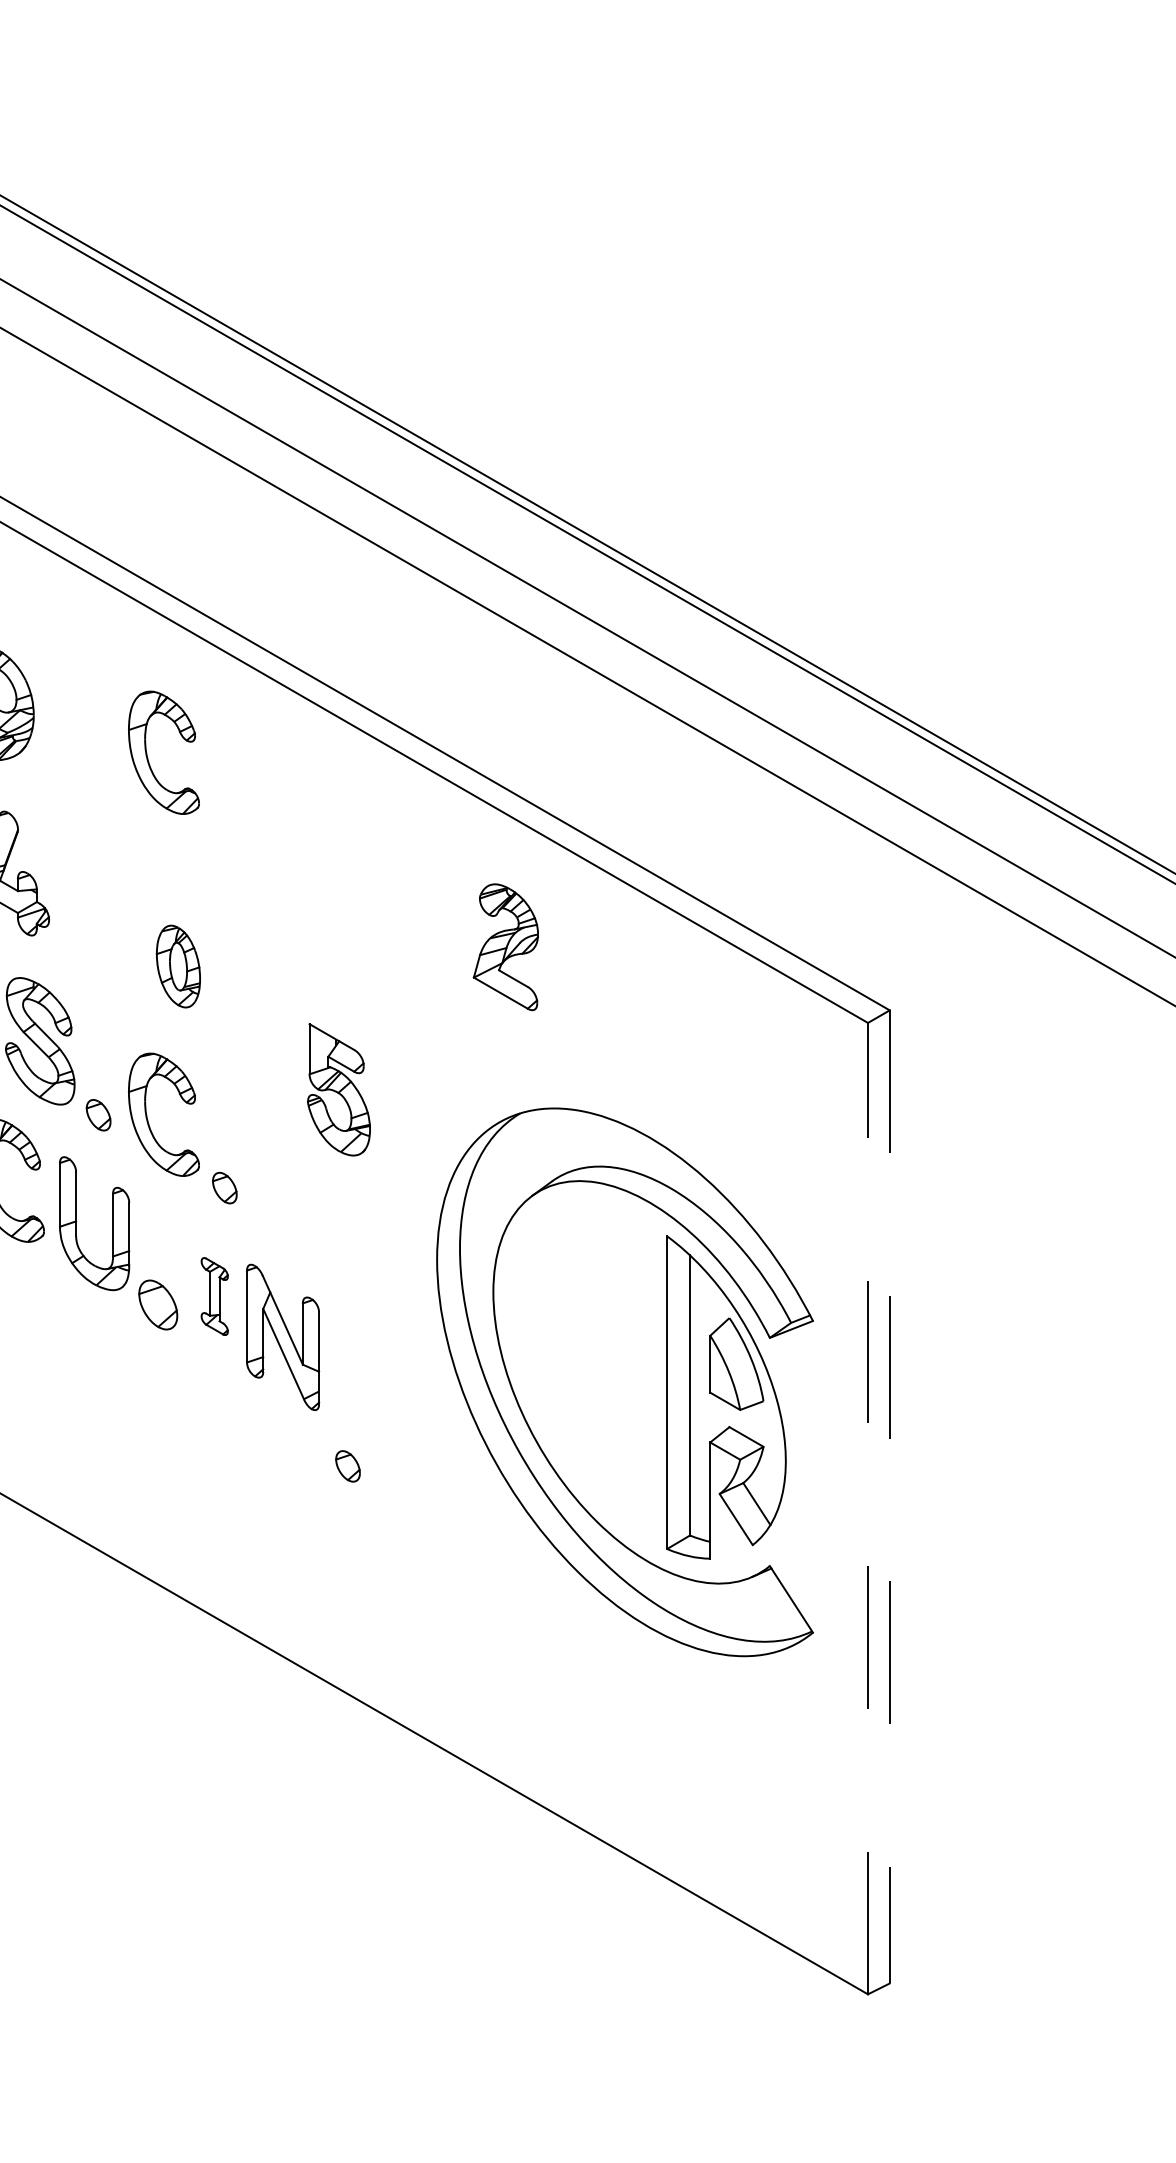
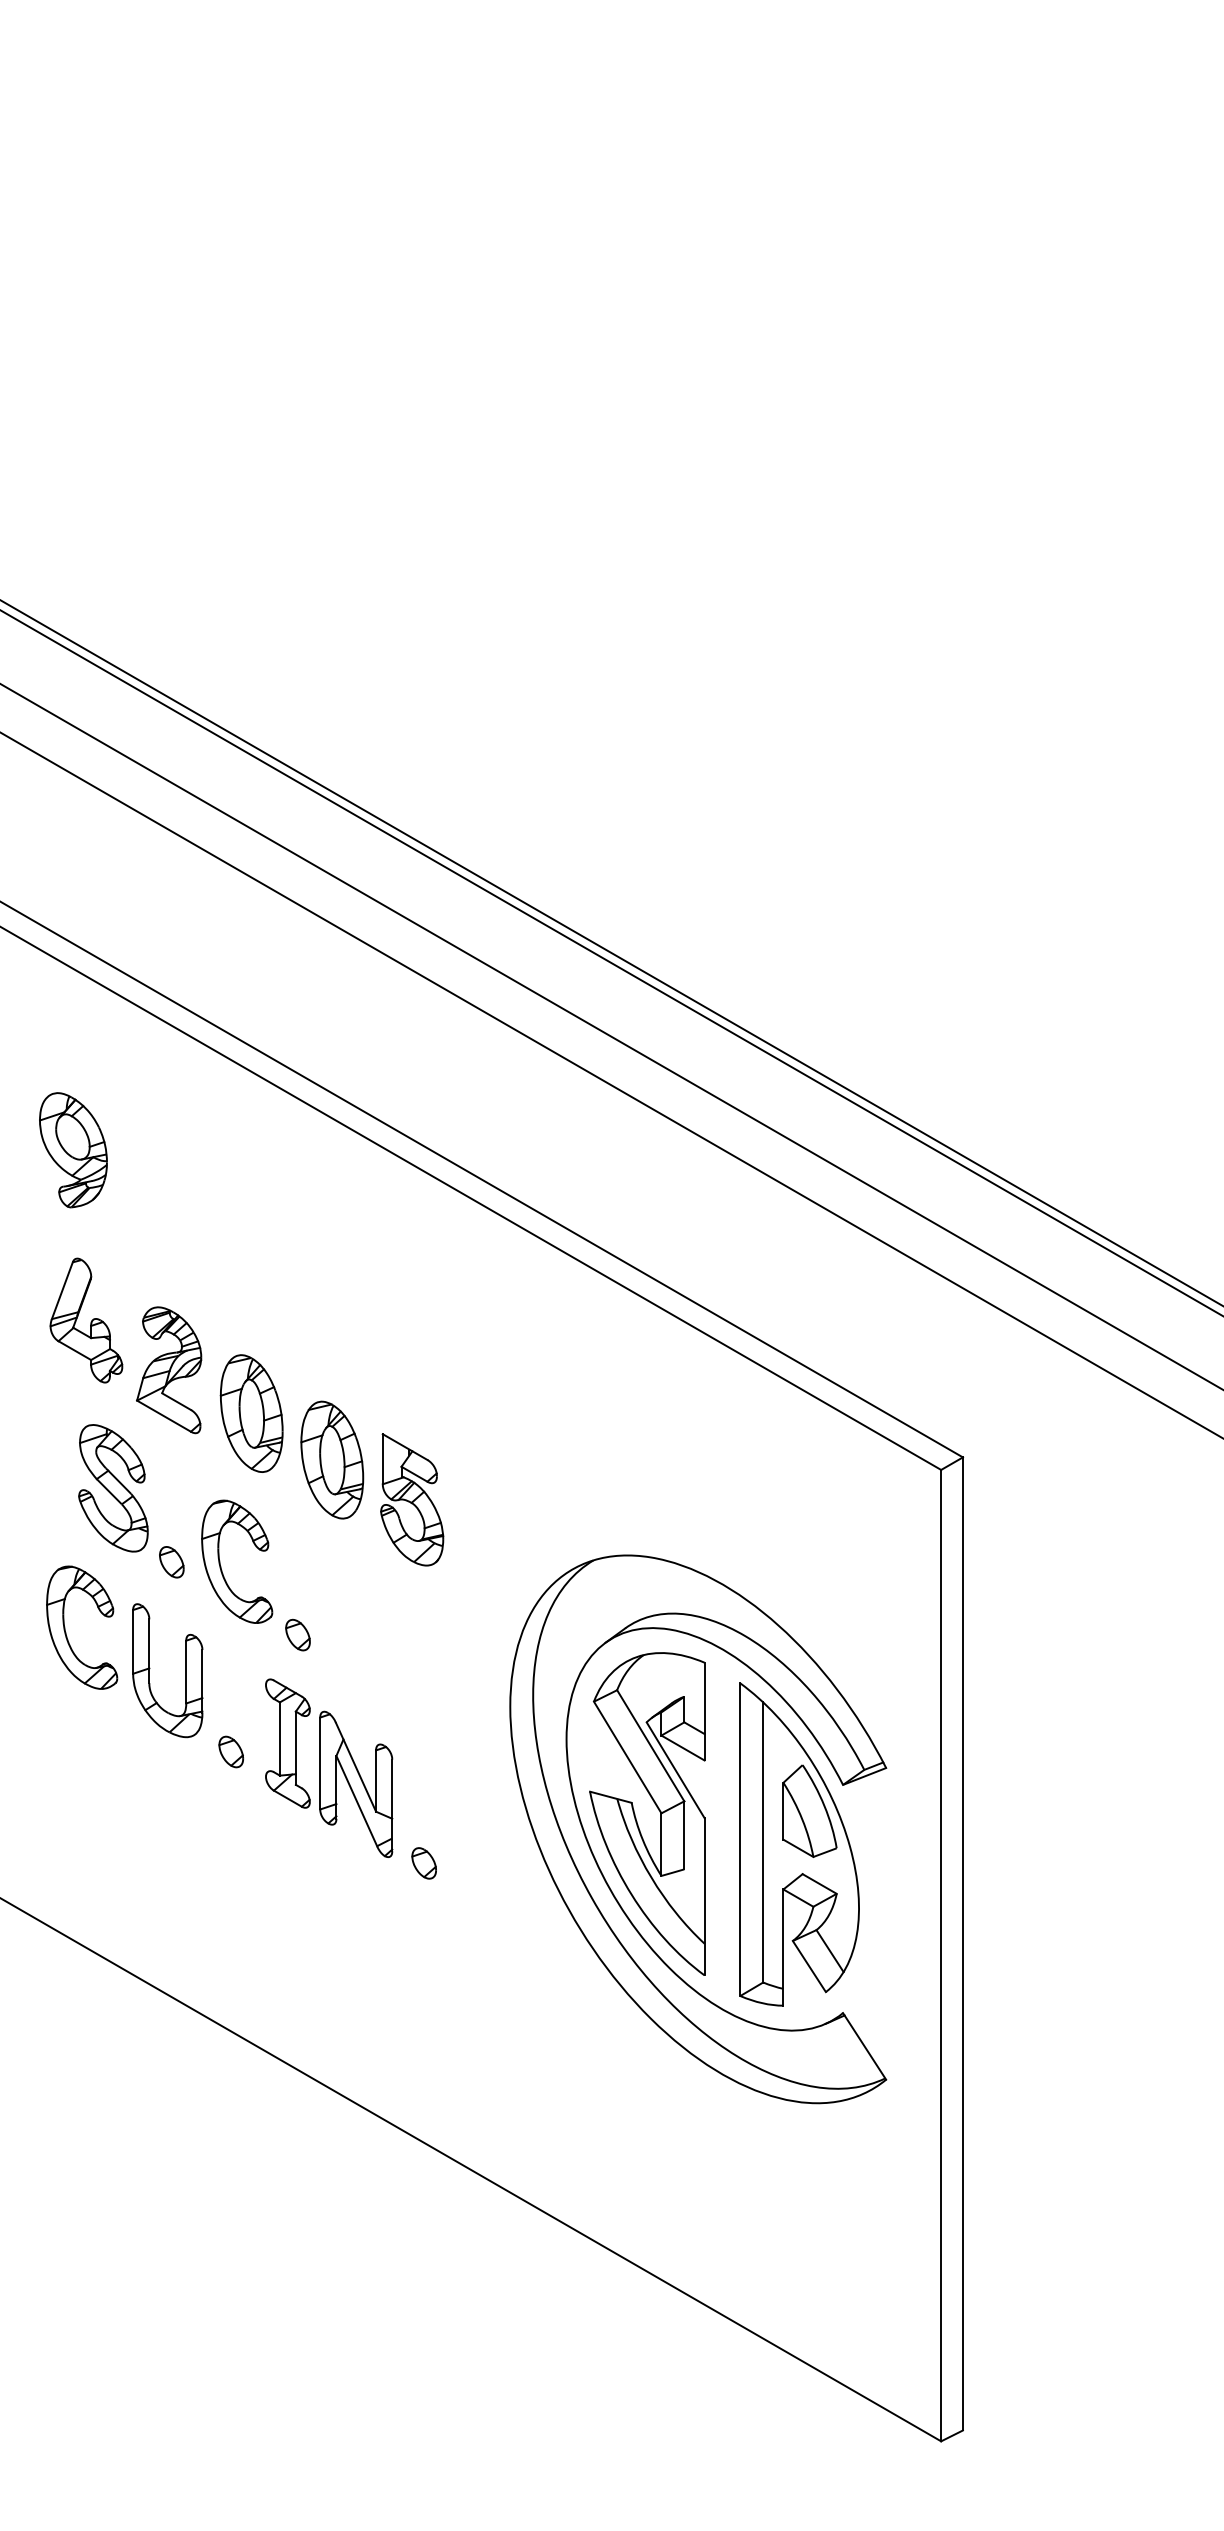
part: (148, 757) -> (221, 1204), removed
part: (506, 947) -> (169, 1370), moved
part: (178, 966) -> (251, 1413), size x1.43
part: (259, 1012) -> (332, 1459), added
part: (339, 1089) -> (412, 1499), moved
part: (214, 1296) -> (287, 1743), size x1.67
part: (157, 1304) -> (230, 1751), size x0.62
part: (583, 1360) -> (656, 1807), added
part: (347, 1466) -> (423, 1863), moved
line: (889, 1496) -> (962, 1943), dashed -> solid
line: (868, 1508) -> (941, 1955), dashed -> solid

